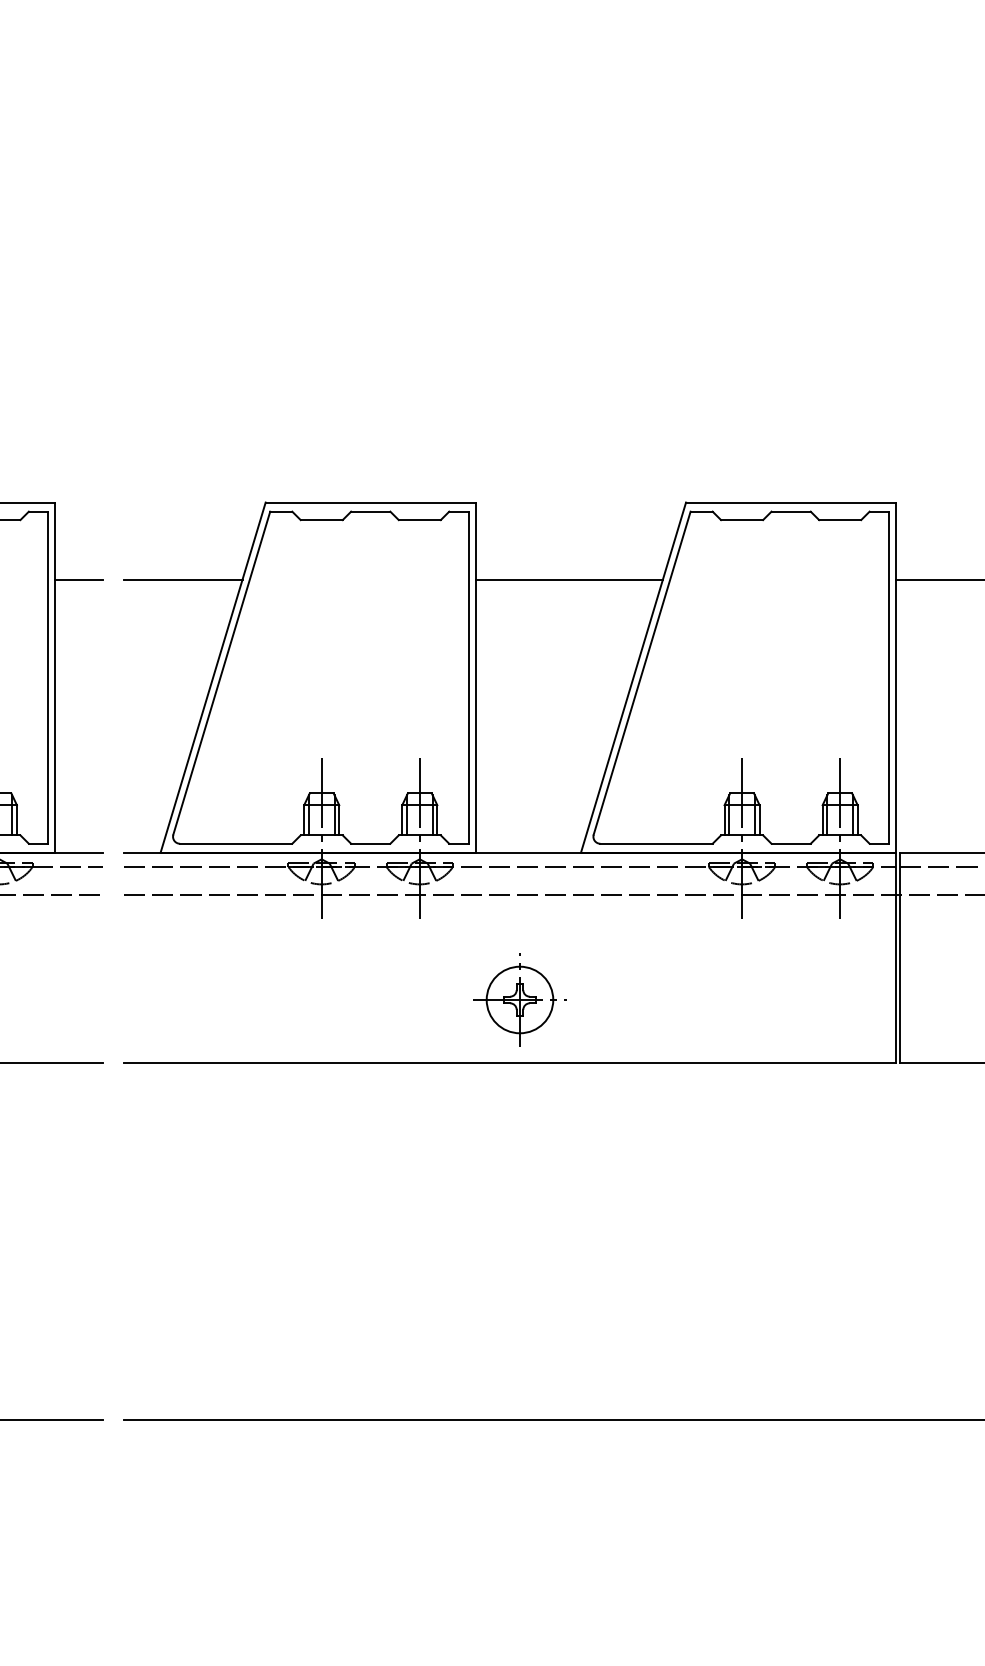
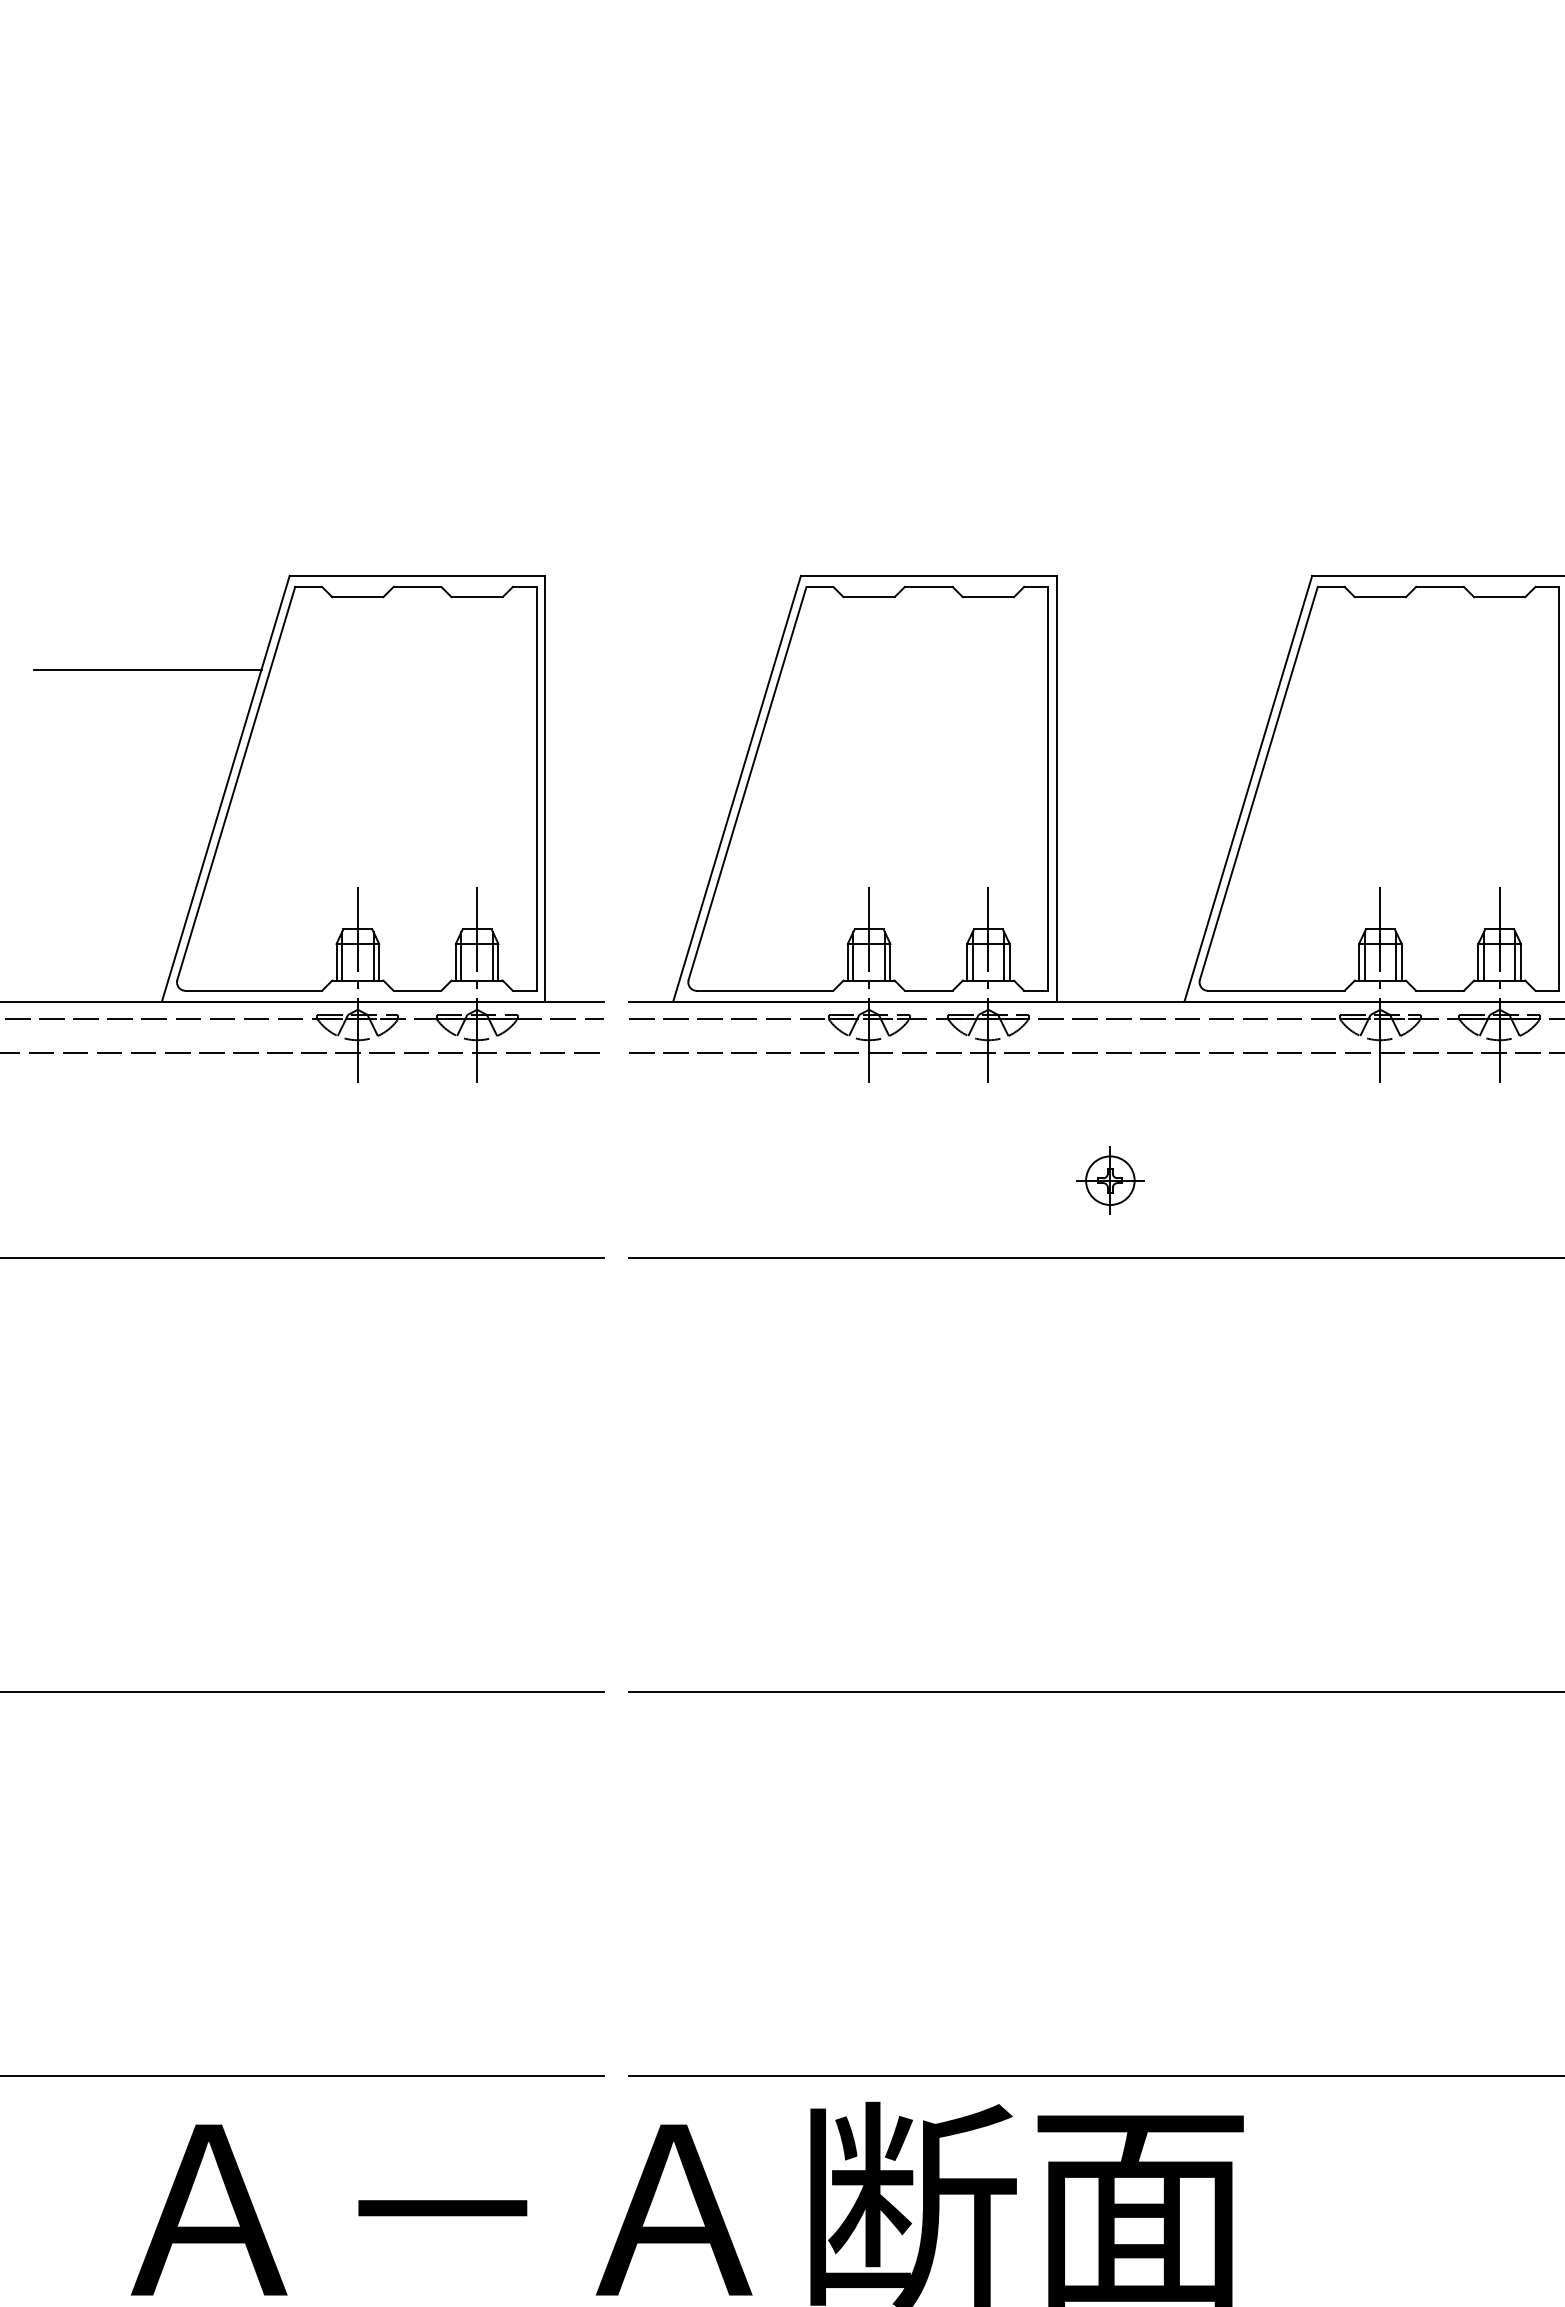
line: (79, 579) -> (574, 669), removed
line: (183, 579) -> (700, 669), removed
line: (569, 579) -> (1170, 669), removed
part: (520, 999) -> (1110, 1180), size x0.6

